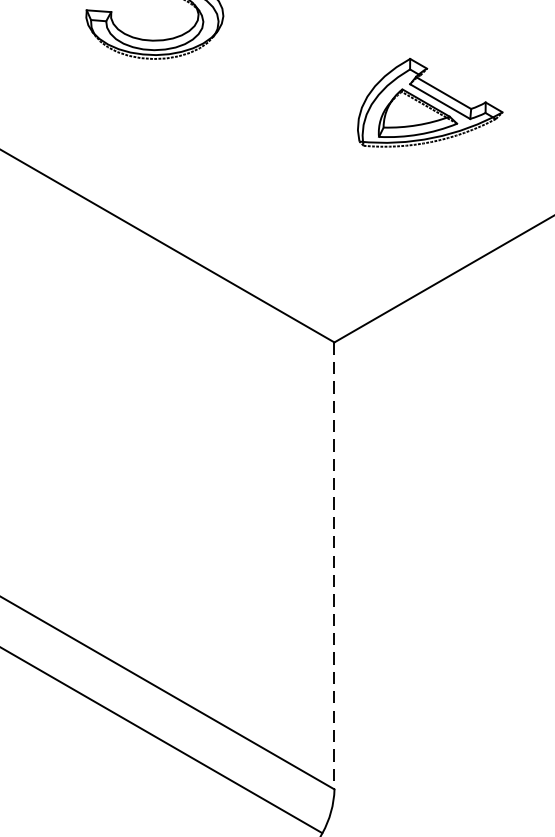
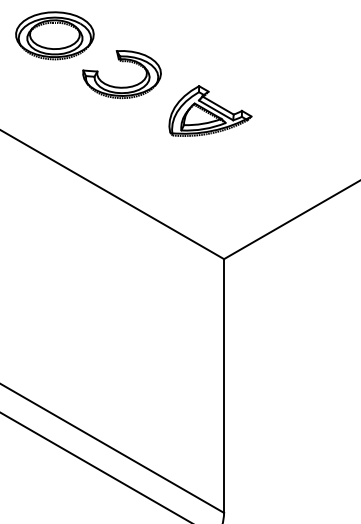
part: (430, 101) -> (210, 110), moved
line: (335, 566) -> (224, 386), dashed -> solid

